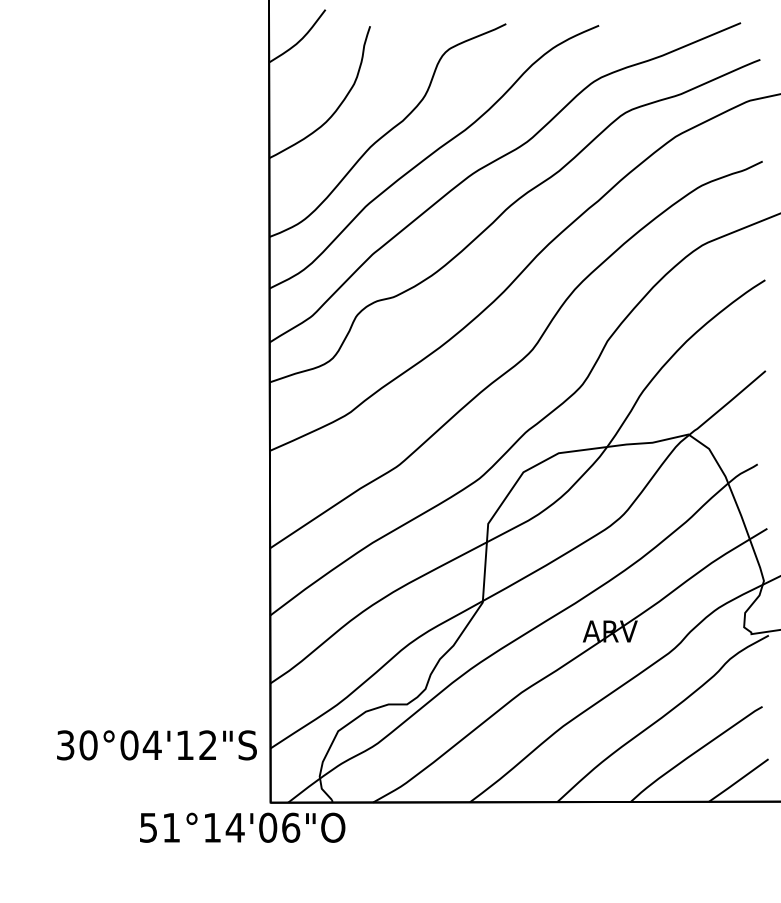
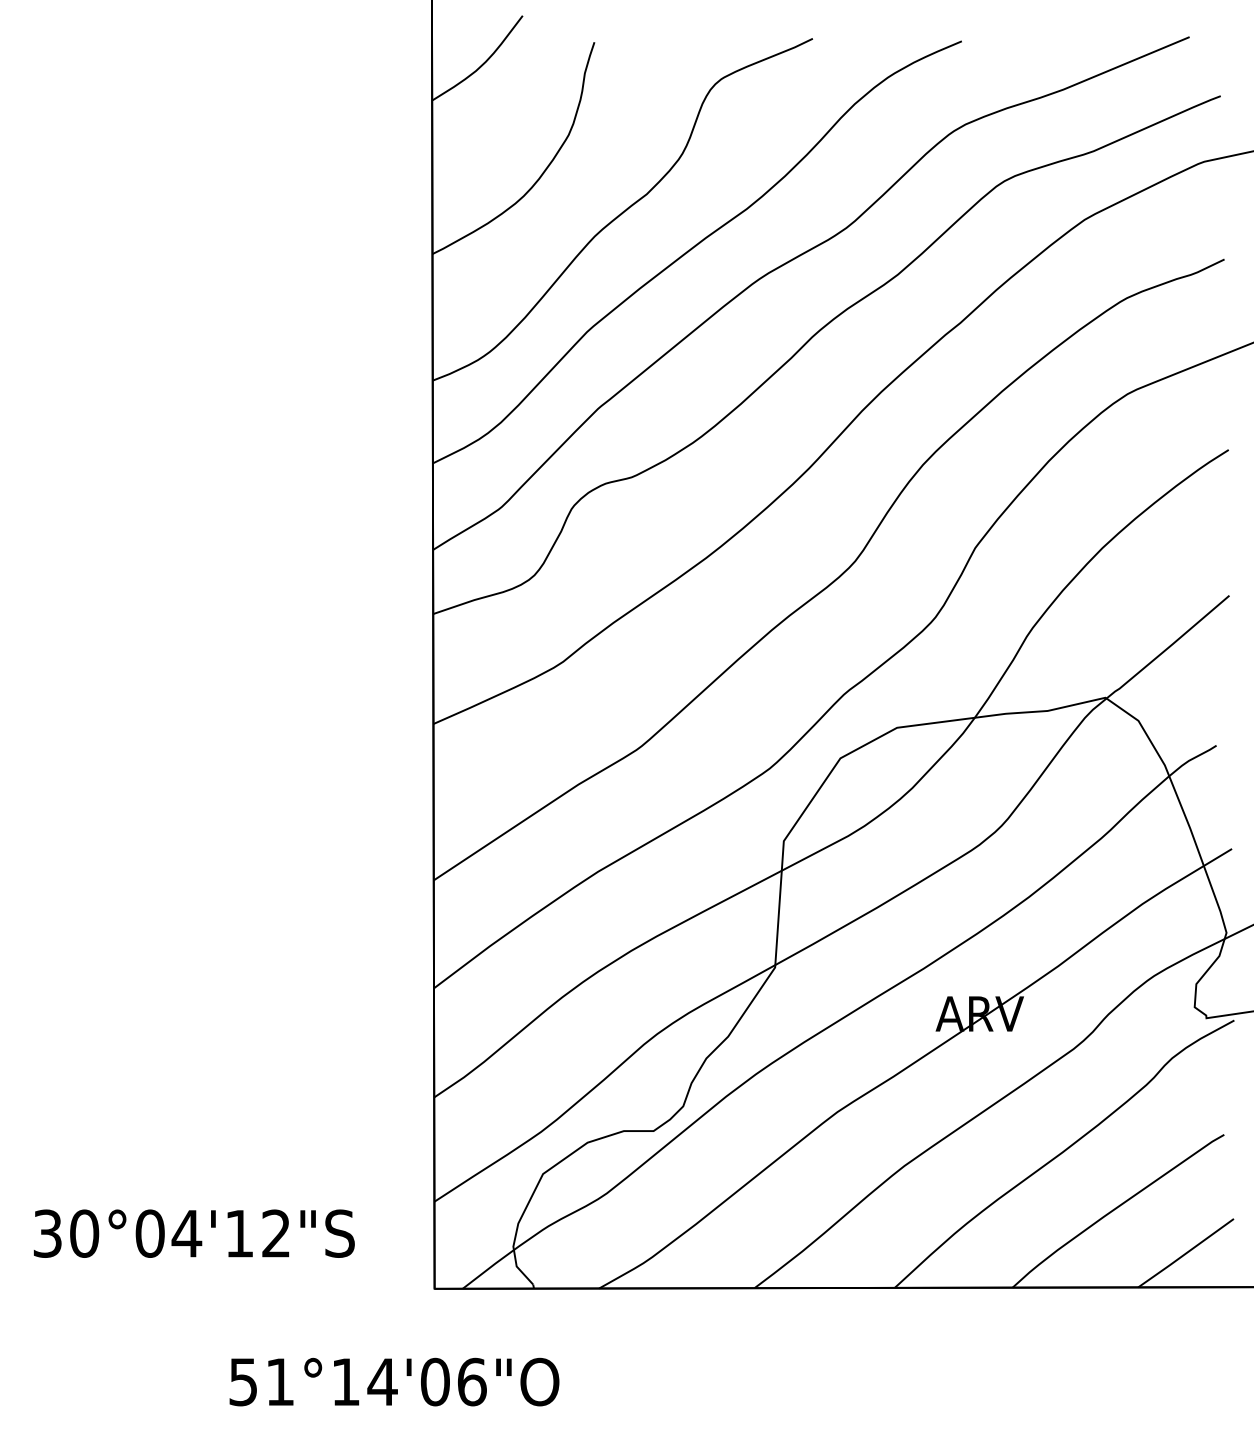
text: (156, 745) -> (193, 1233), moved
text: (242, 827) -> (394, 1381), moved

